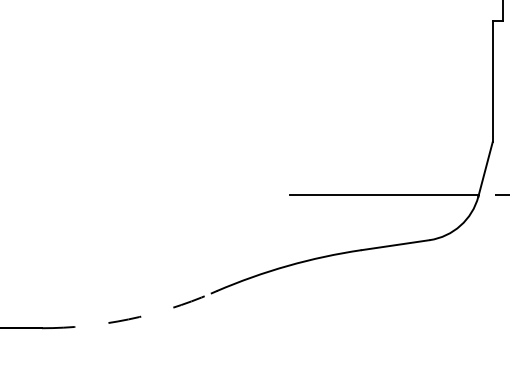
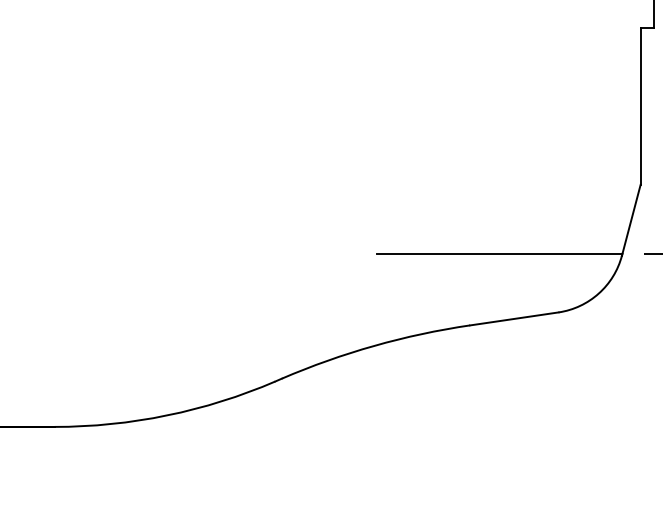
arc: (128, 319) -> (167, 415), dashed -> solid

